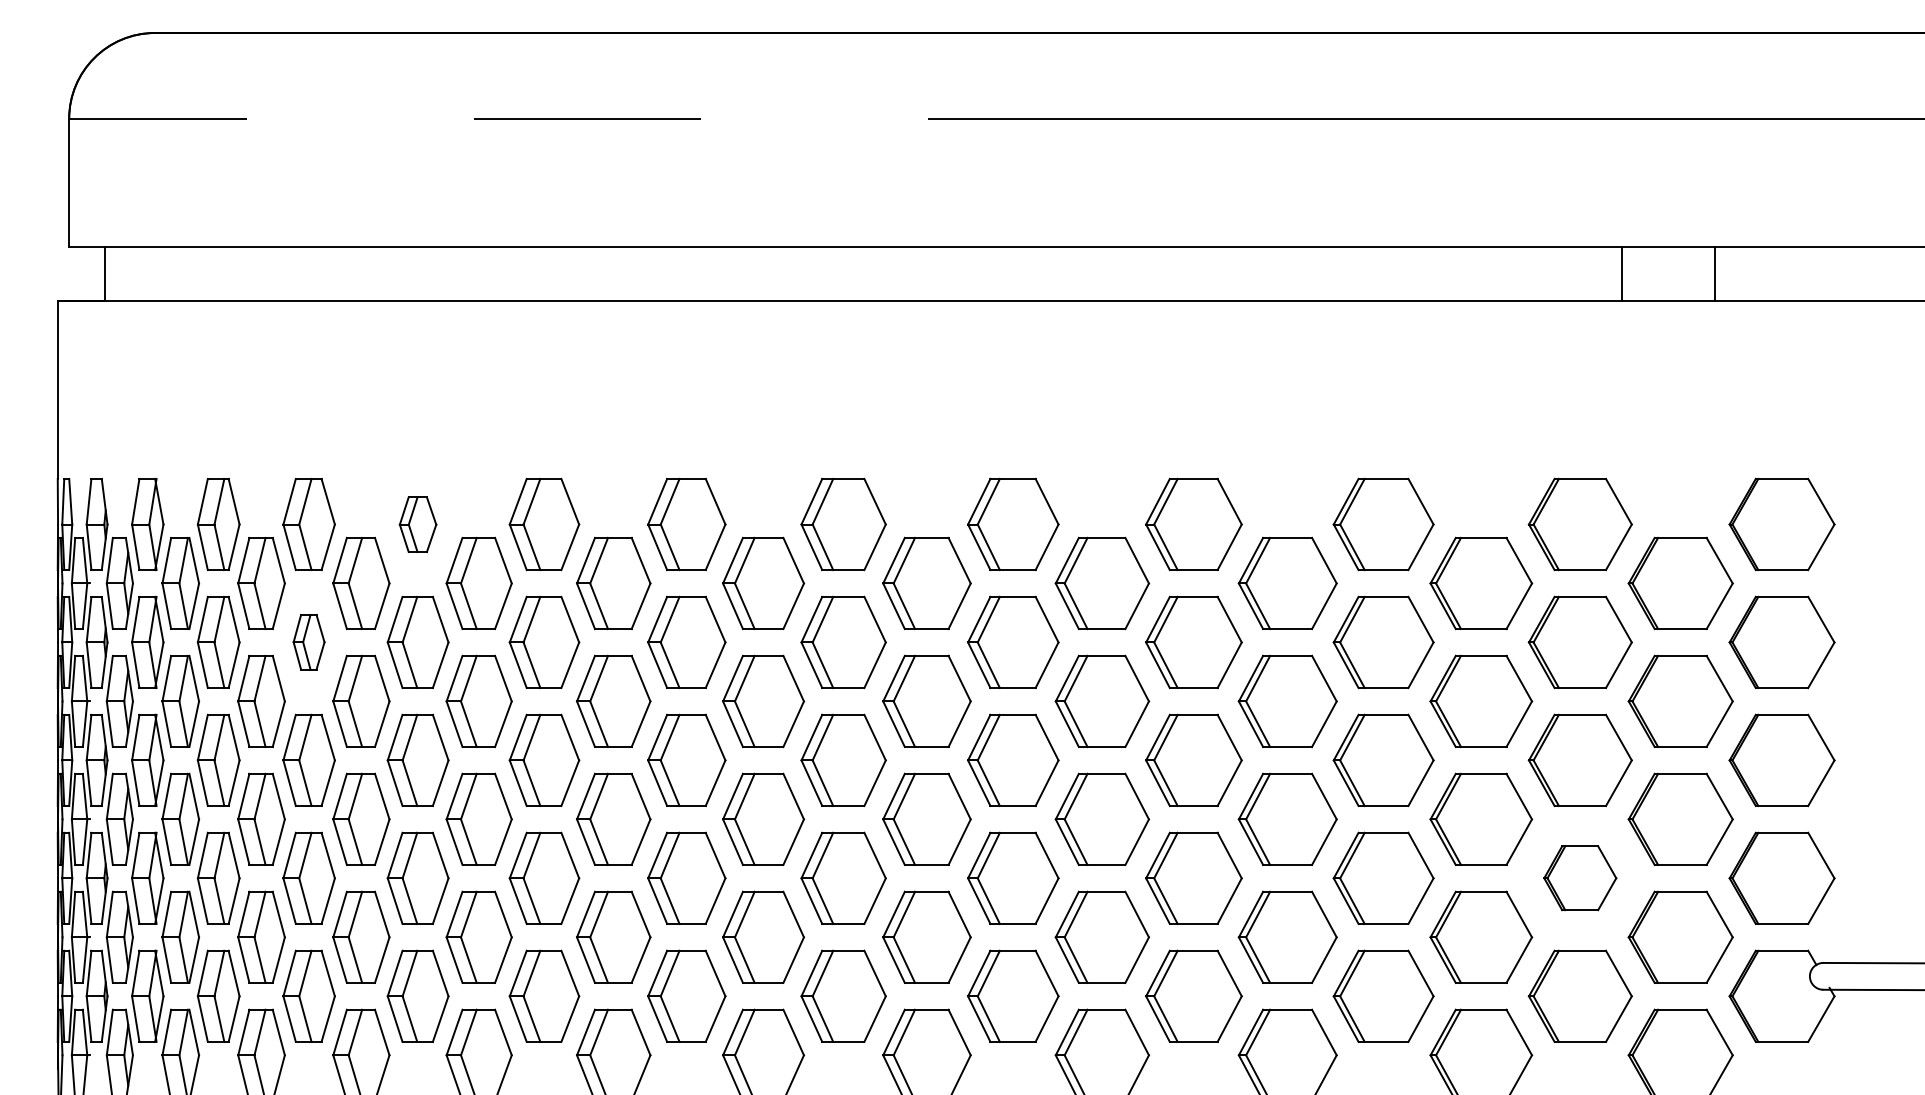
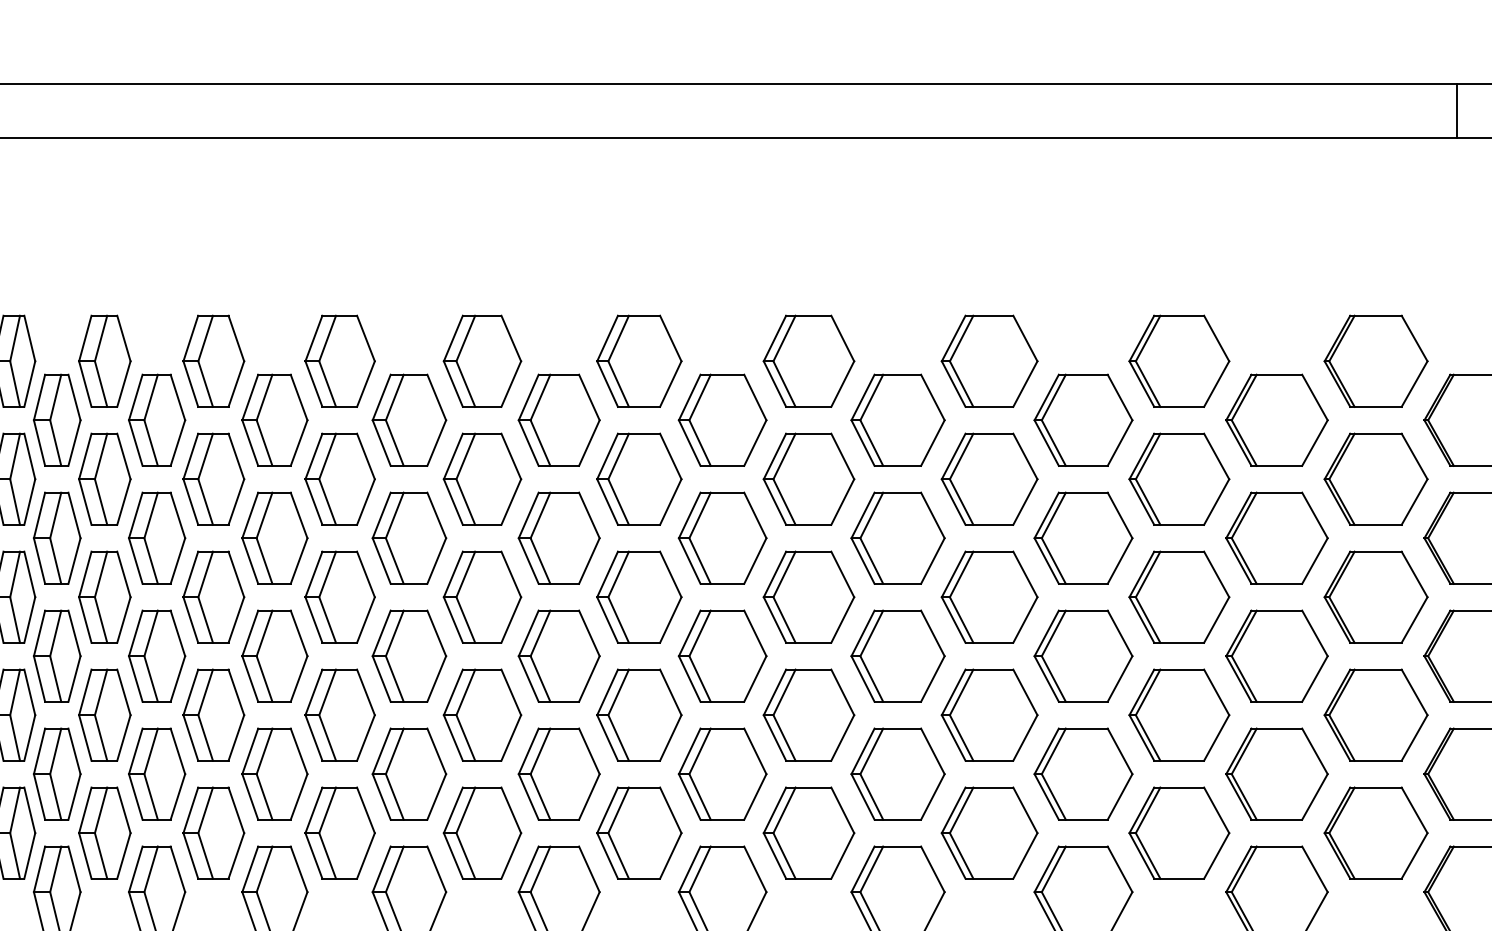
line: (1622, 274) -> (1457, 111), moved
part: (417, 524) -> (213, 361), size x1.67
part: (308, 641) -> (104, 478), size x1.67
part: (1579, 877) -> (1375, 714), size x1.43

